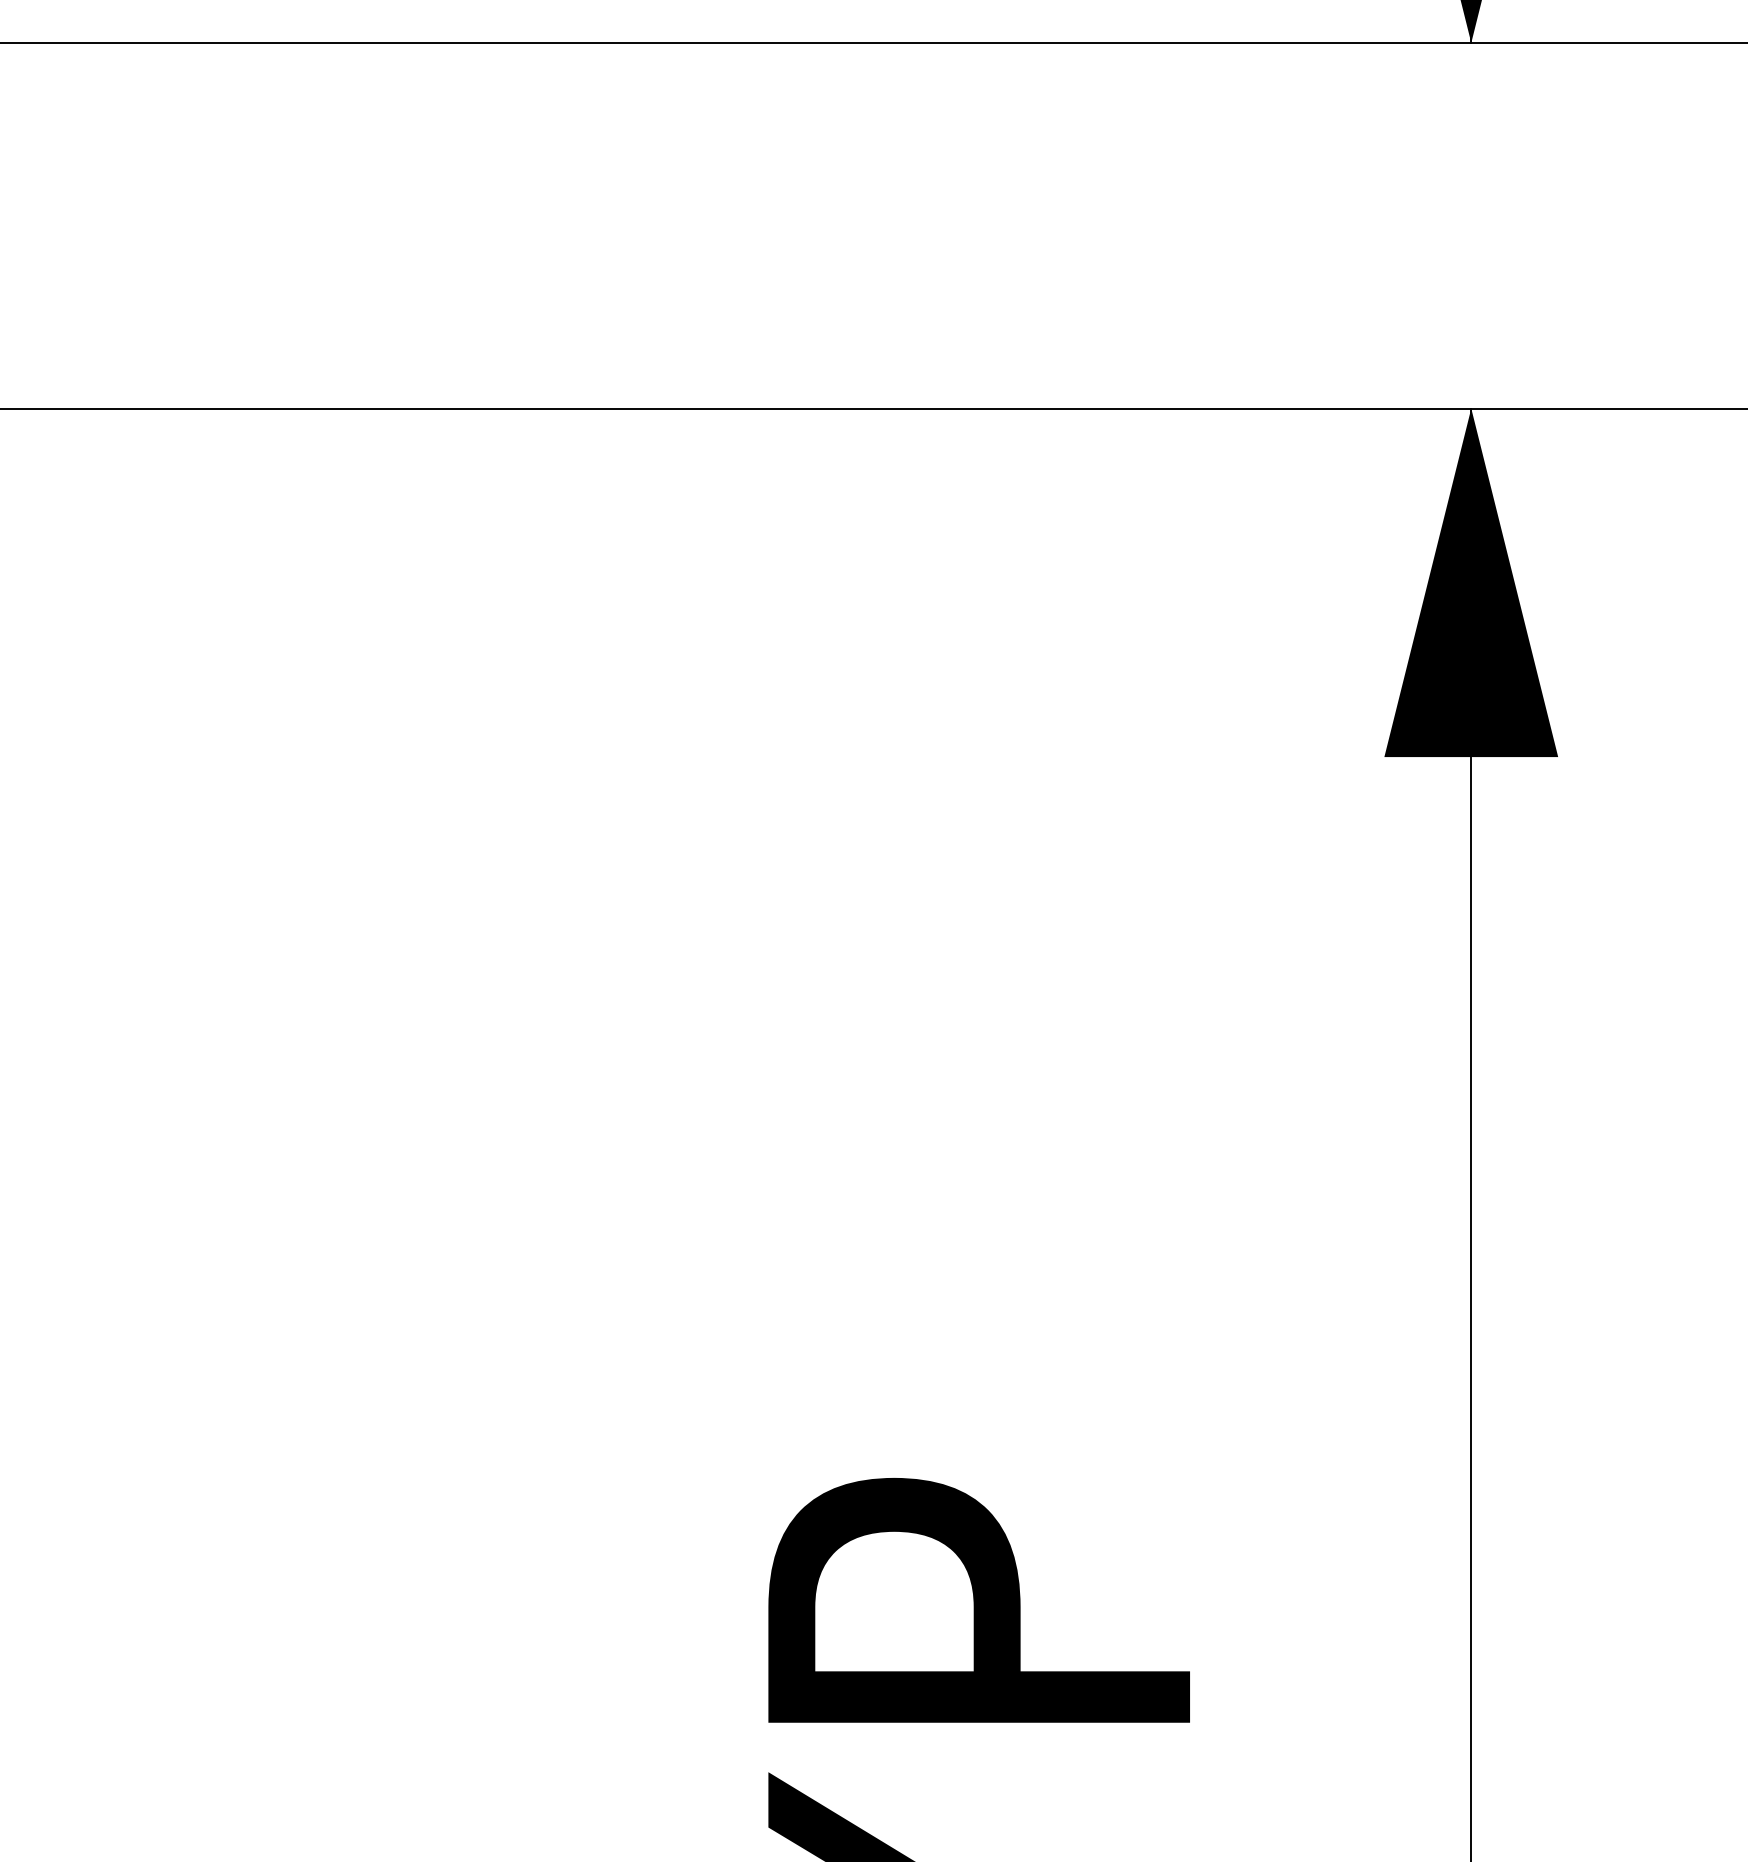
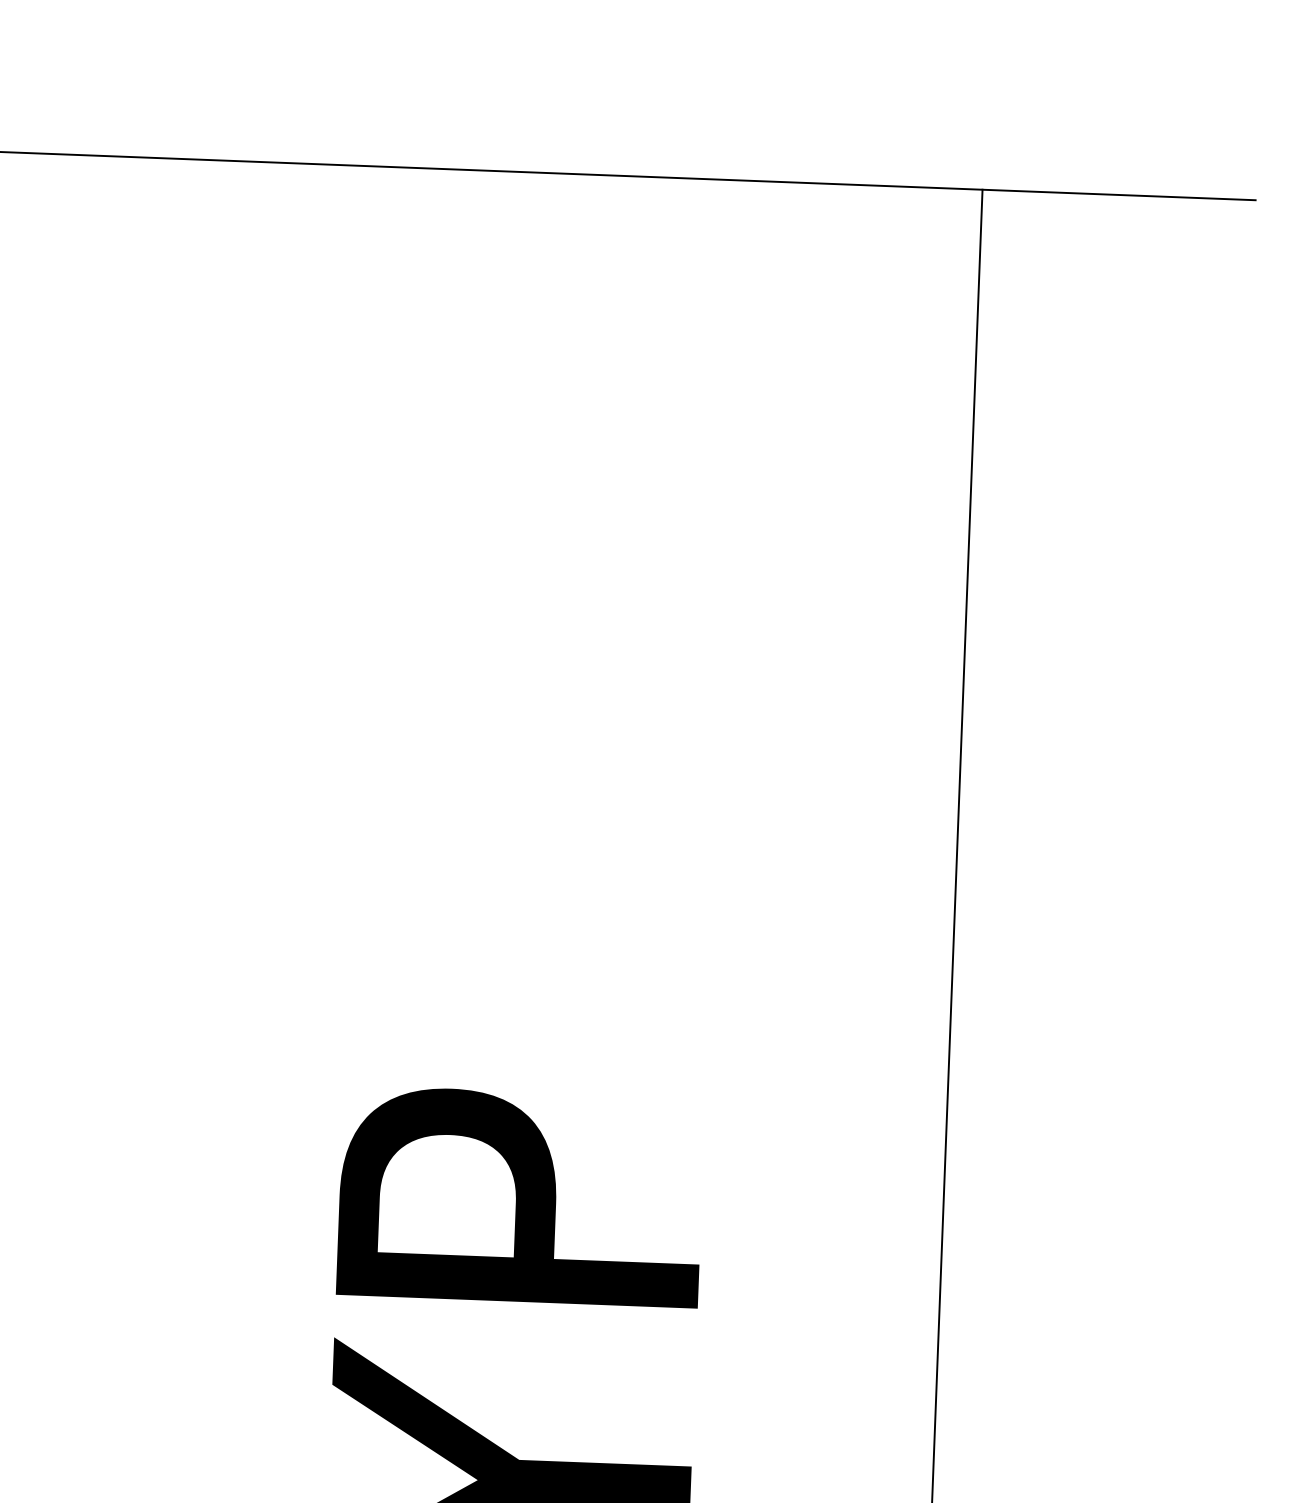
fill: (1471, 582) -> (976, 339), removed

